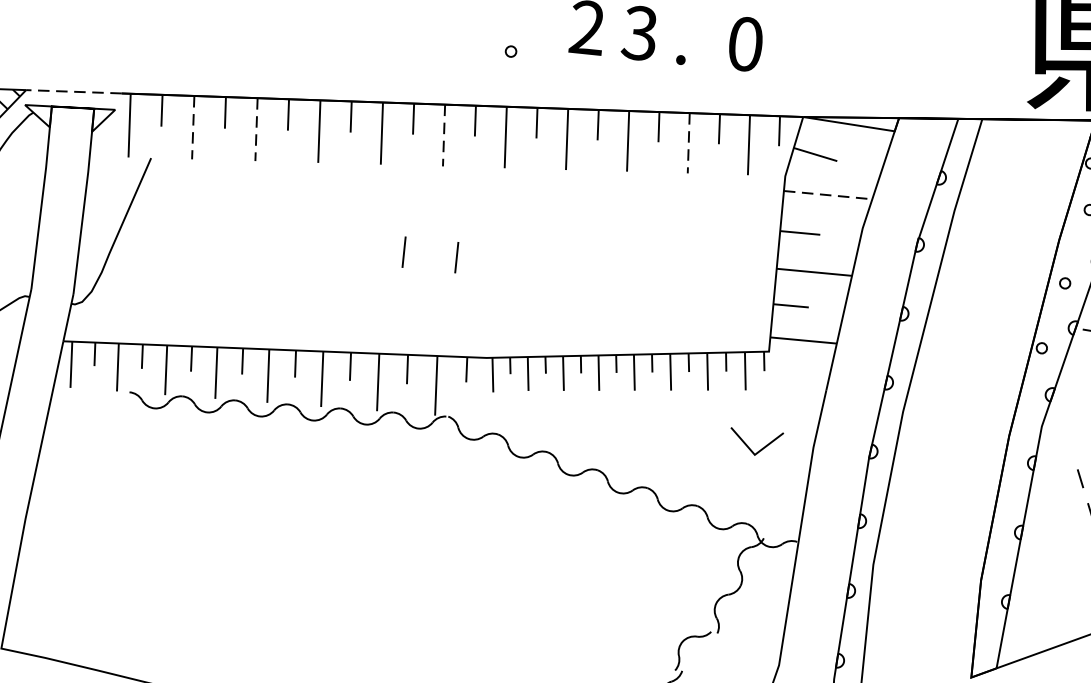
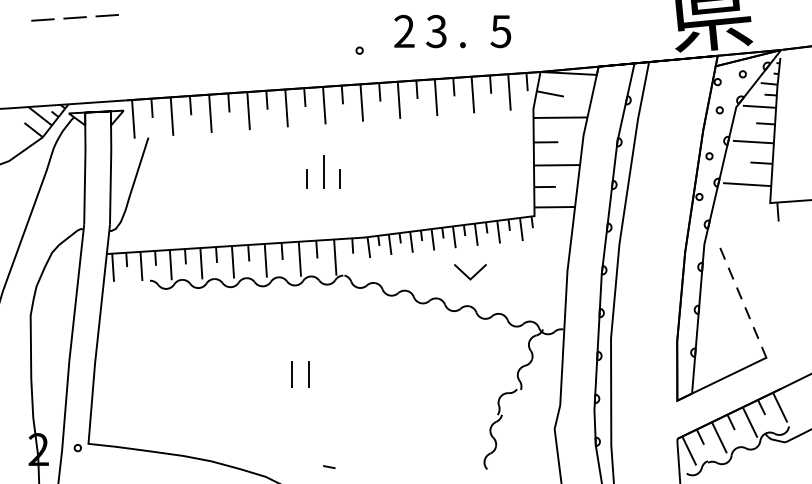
text: (744, 44) -> (500, 31), 0 -> 5
line: (73, 92) -> (97, 102), dashed -> solid
line: (193, 129) -> (172, 117), dashed -> solid
line: (256, 130) -> (210, 114), dashed -> solid
line: (444, 135) -> (324, 105), dashed -> solid
line: (687, 143) -> (472, 95), dashed -> solid
line: (829, 194) -> (561, 117), dashed -> solid
line: (431, 243) -> (323, 171), added
line: (1069, 444) -> (722, 253), added
line: (750, 447) -> (467, 275), moved
line: (344, 569) -> (291, 374), added
line: (374, 572) -> (309, 374), added

